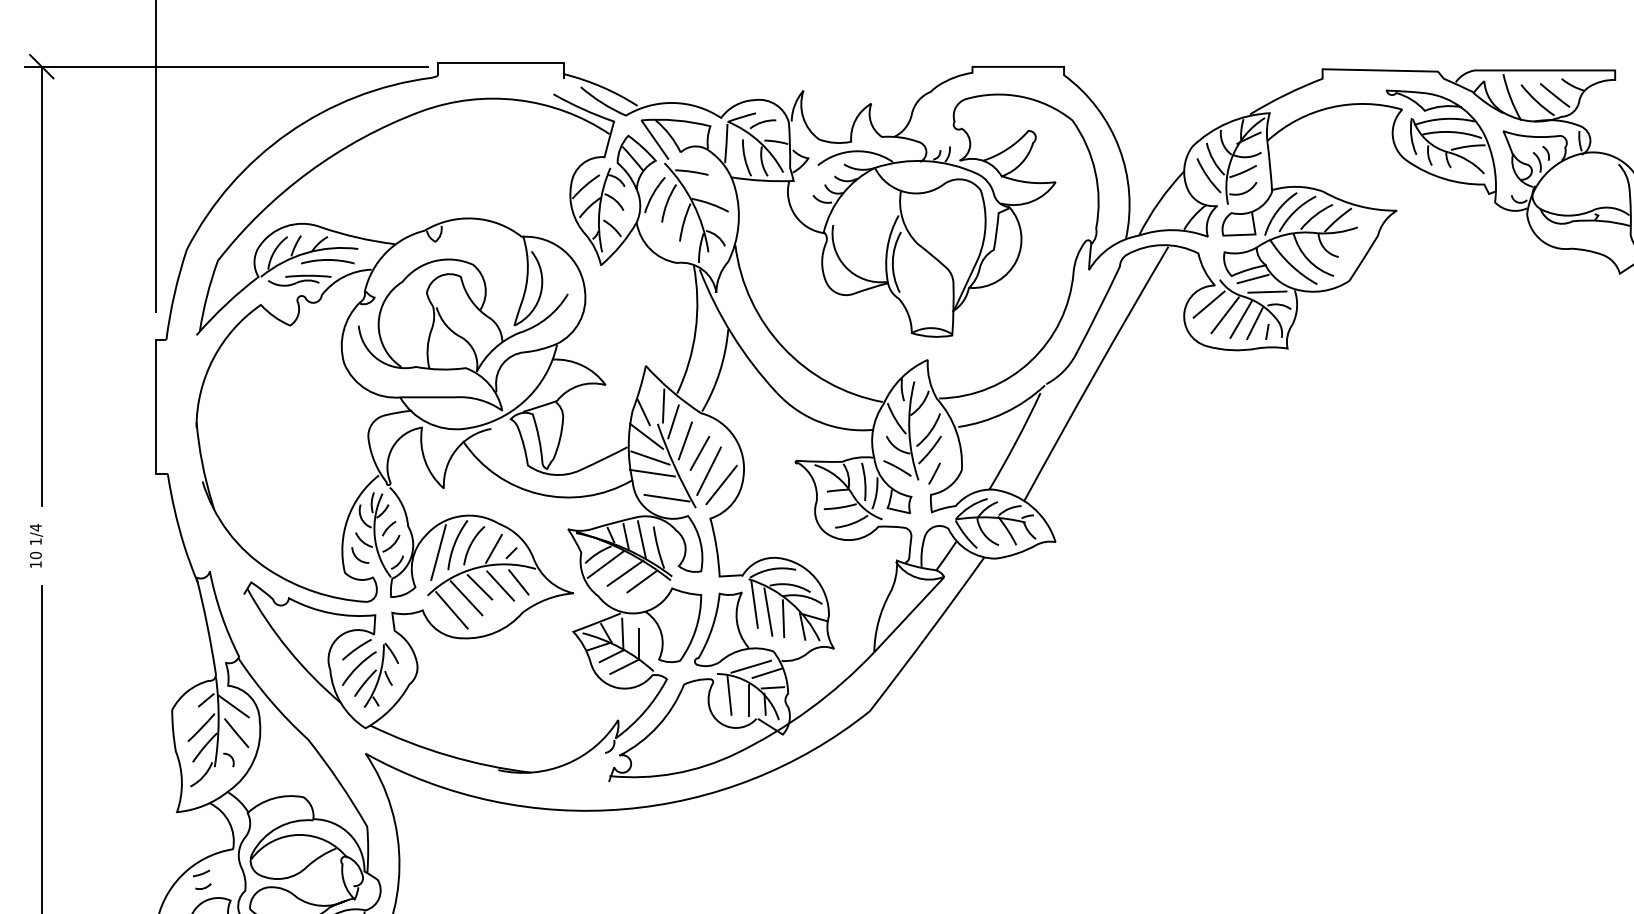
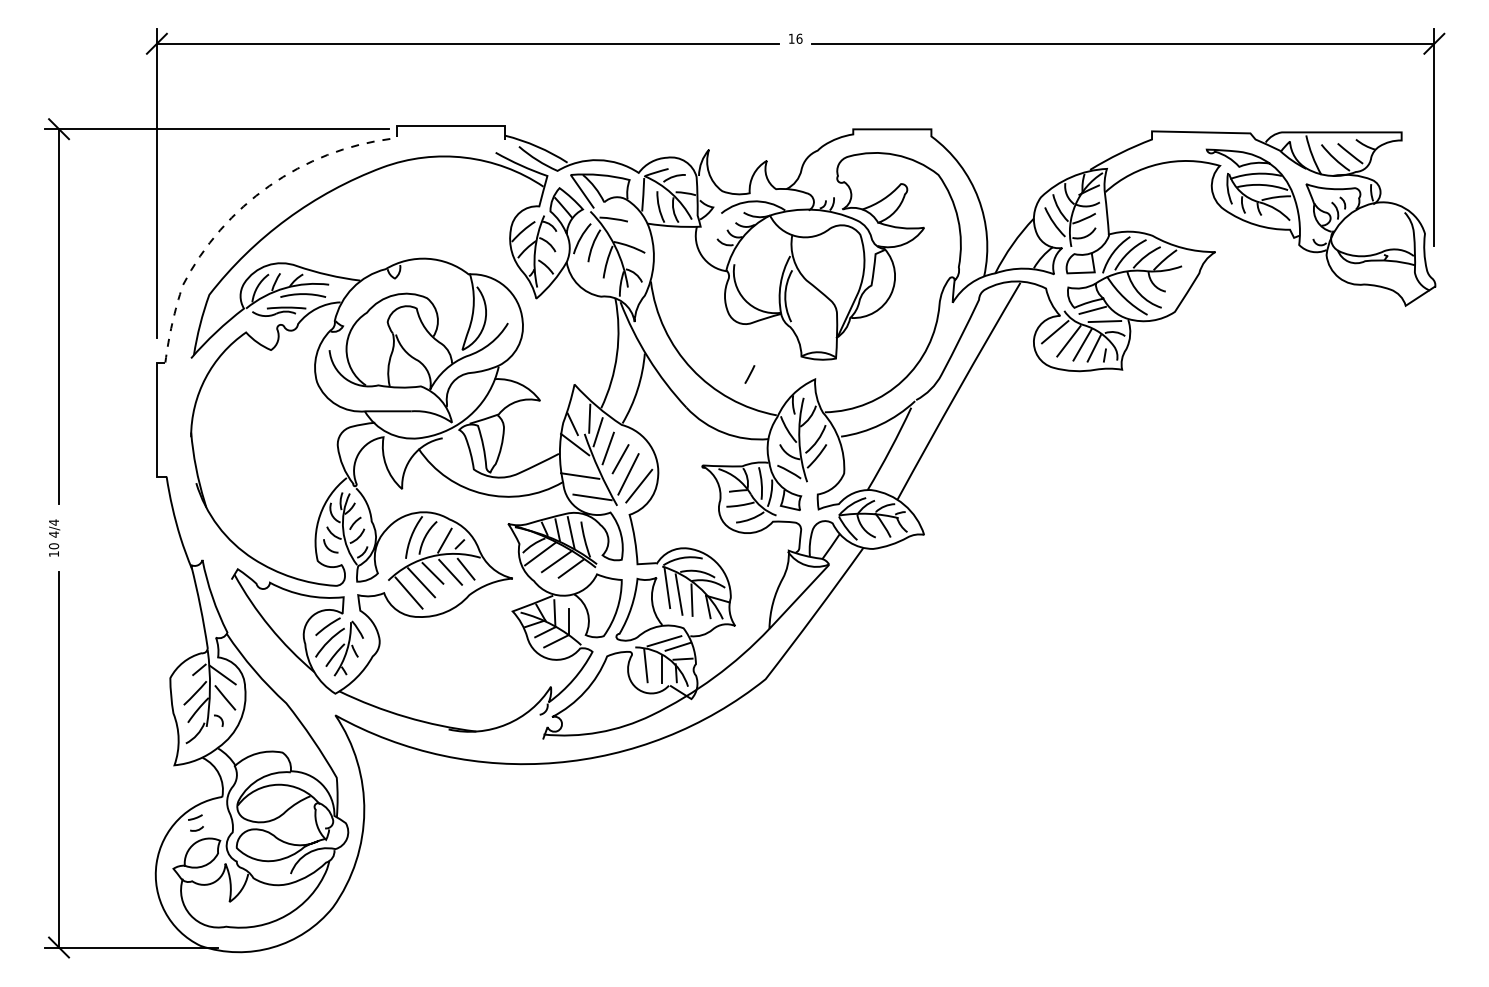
line: (257, 157) -> (243, 206), solid -> dashed
line: (650, 457) -> (578, 462), removed
line: (934, 473) -> (749, 374), moved
text: (35, 541) -> (53, 534), 1/4 -> 4/4
line: (438, 552) -> (397, 543), removed

